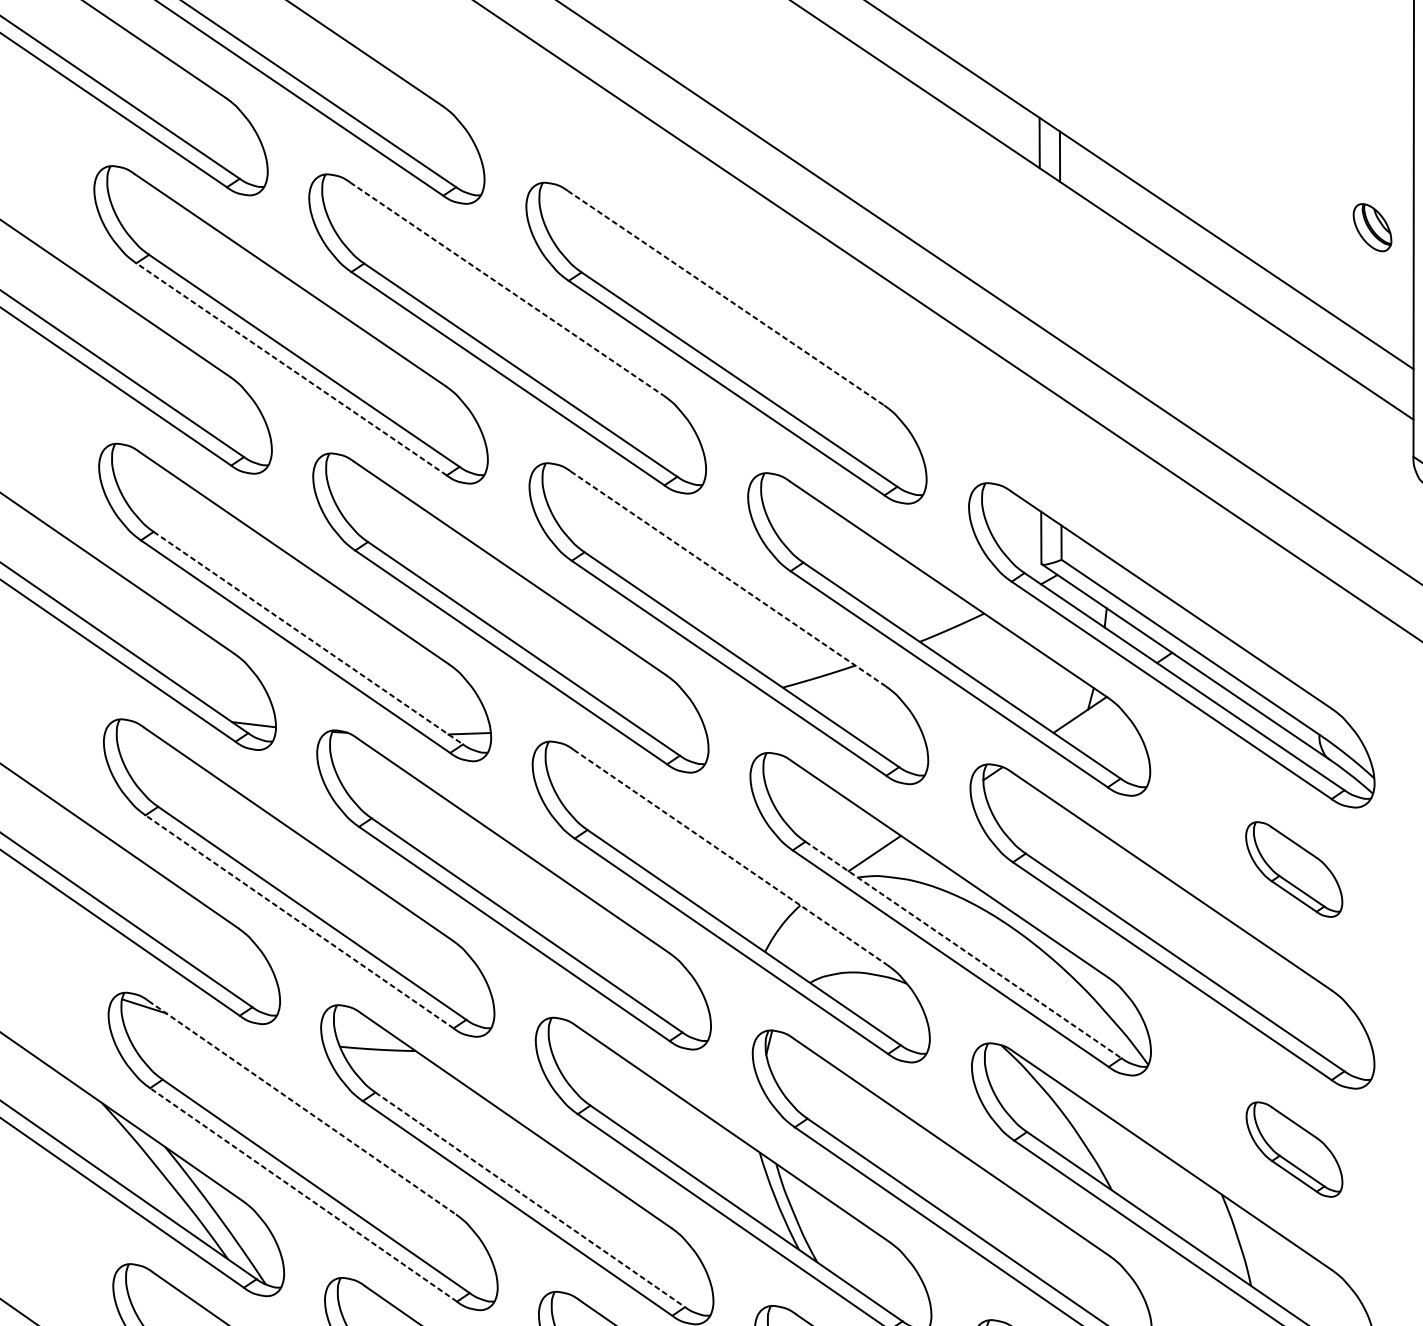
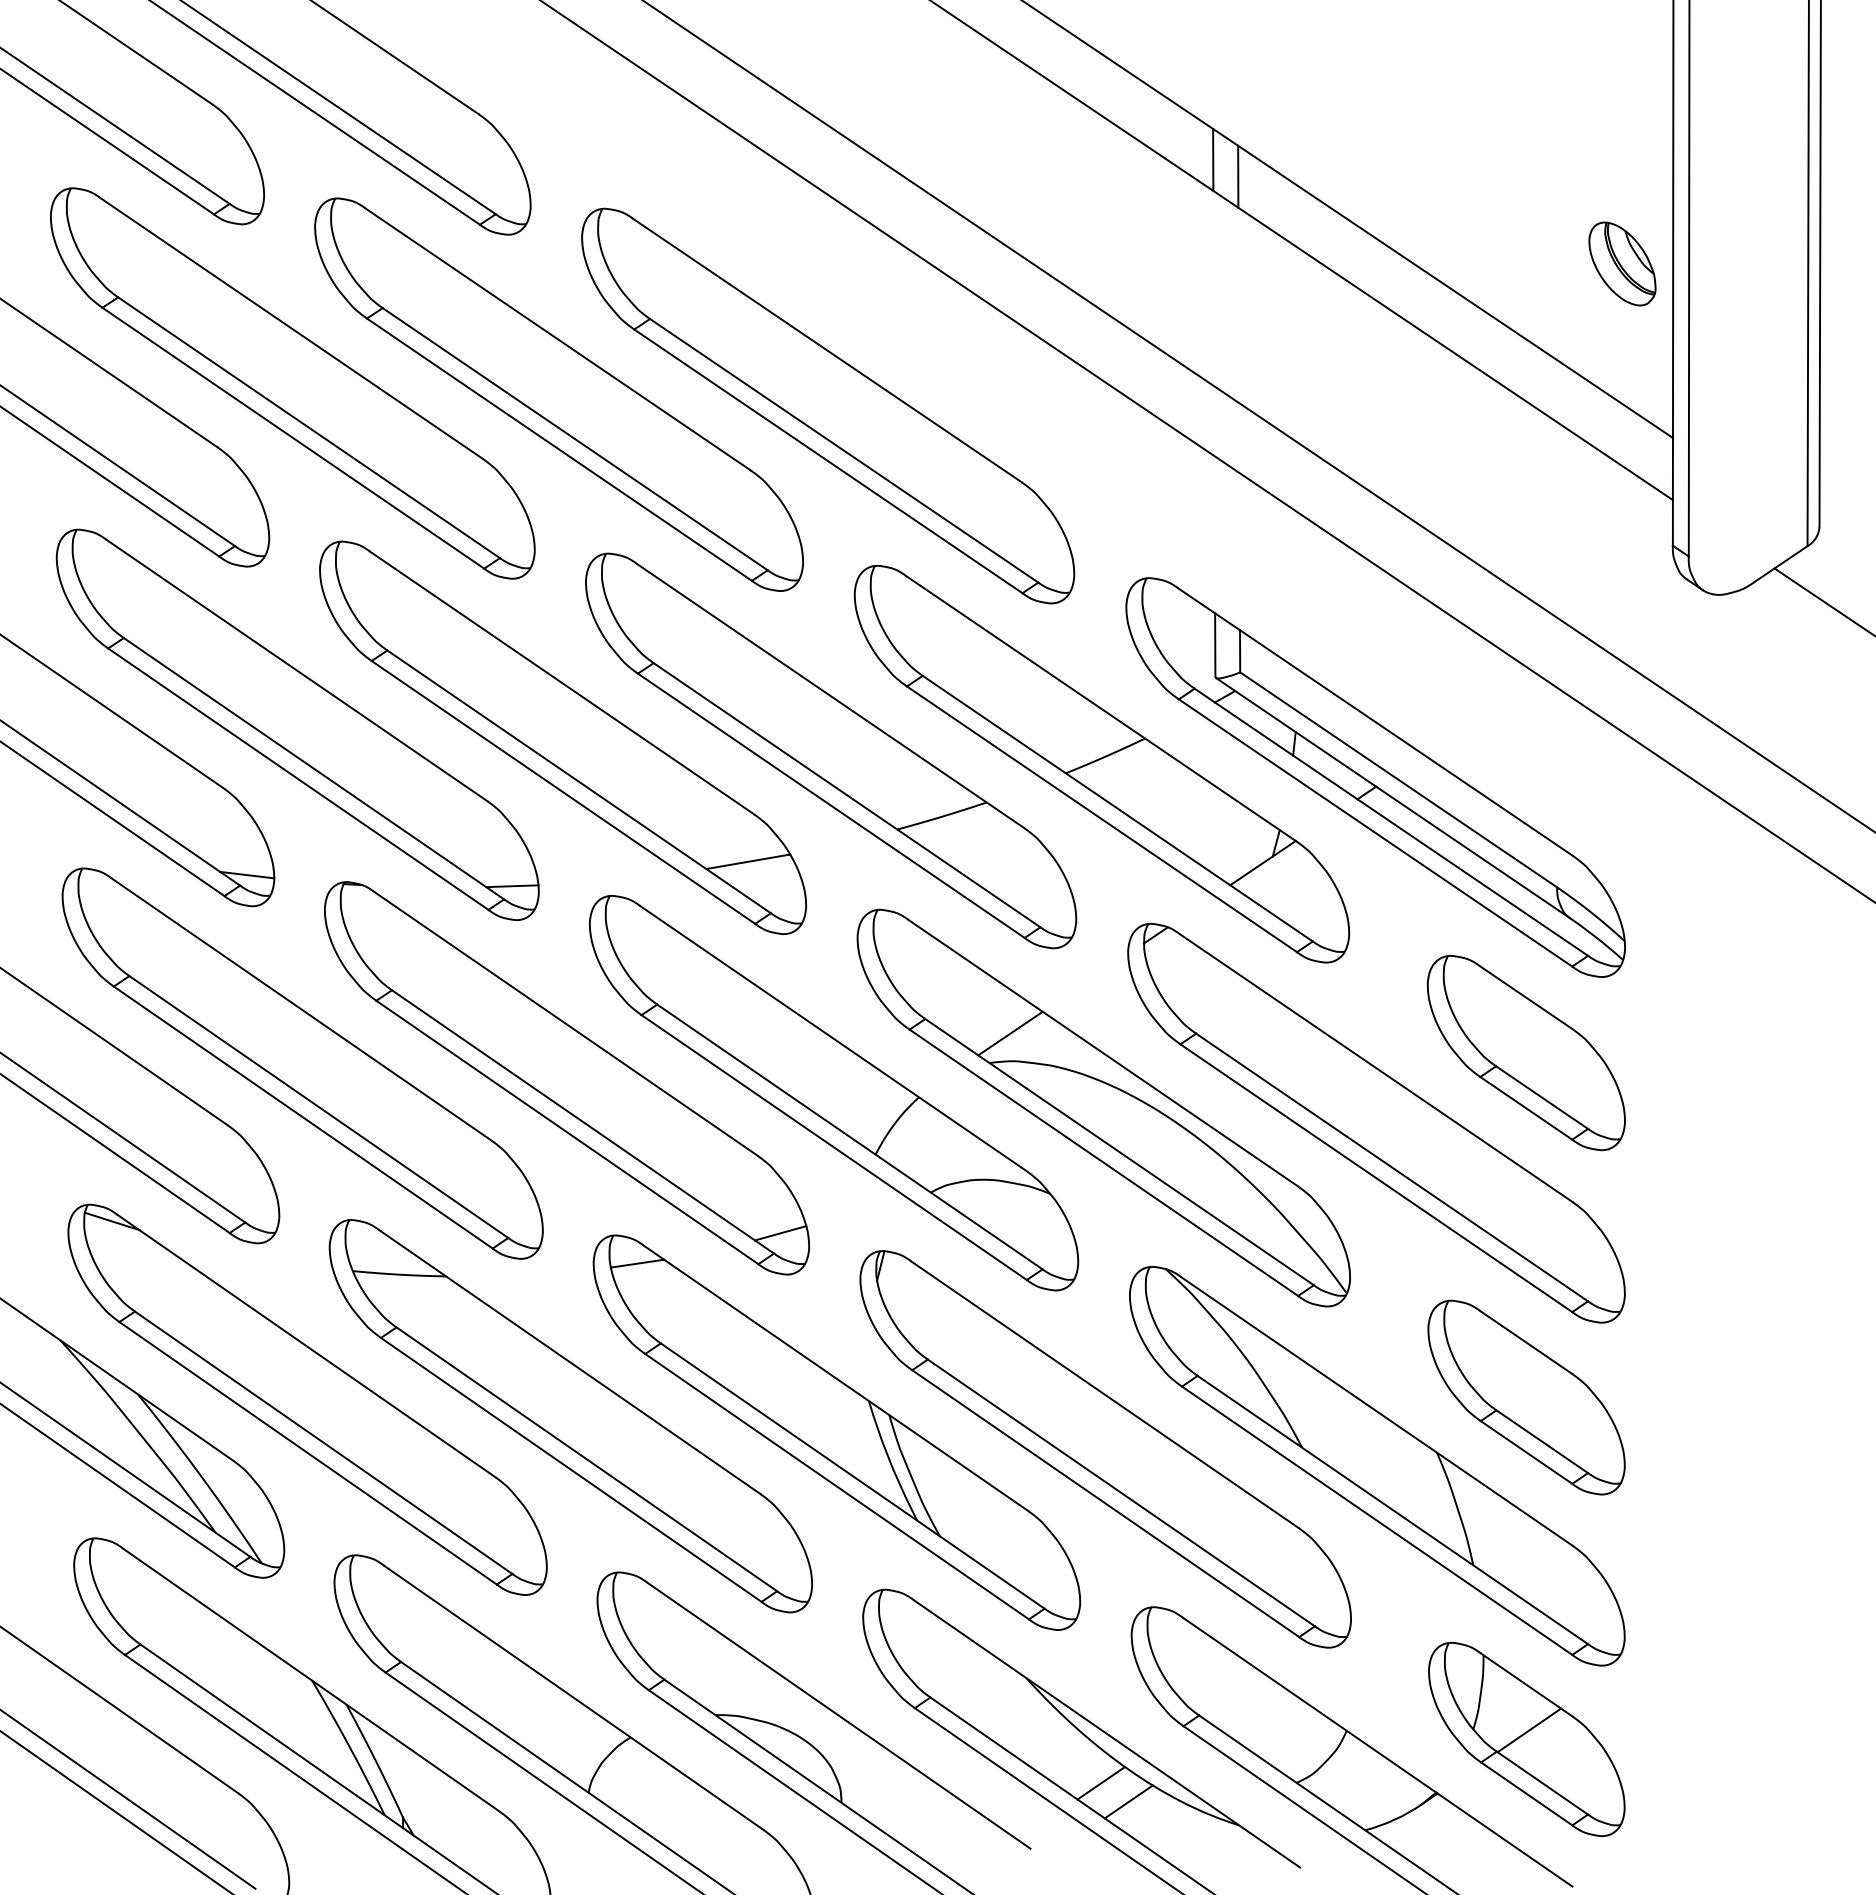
part: (1372, 227) -> (1622, 263), size x1.43
line: (507, 289) -> (558, 339), dashed -> solid
line: (725, 298) -> (827, 350), dashed -> solid
line: (290, 368) -> (292, 437), dashed -> solid
line: (728, 579) -> (830, 696), dashed -> solid
line: (308, 637) -> (314, 768), dashed -> solid
line: (661, 713) -> (748, 861), added
line: (730, 857) -> (833, 1038), dashed -> solid
part: (1293, 869) -> (1525, 1053), size x1.67
line: (298, 921) -> (302, 1117), dashed -> solid
line: (963, 950) -> (1119, 1152), dashed -> solid
line: (687, 1016) -> (780, 1233), added
line: (571, 1040) -> (637, 1263), added
line: (303, 1108) -> (307, 1346), dashed -> solid
part: (1294, 1149) -> (1526, 1397), size x1.67
line: (303, 1195) -> (308, 1453), dashed -> solid
line: (529, 1199) -> (586, 1459), dashed -> solid

